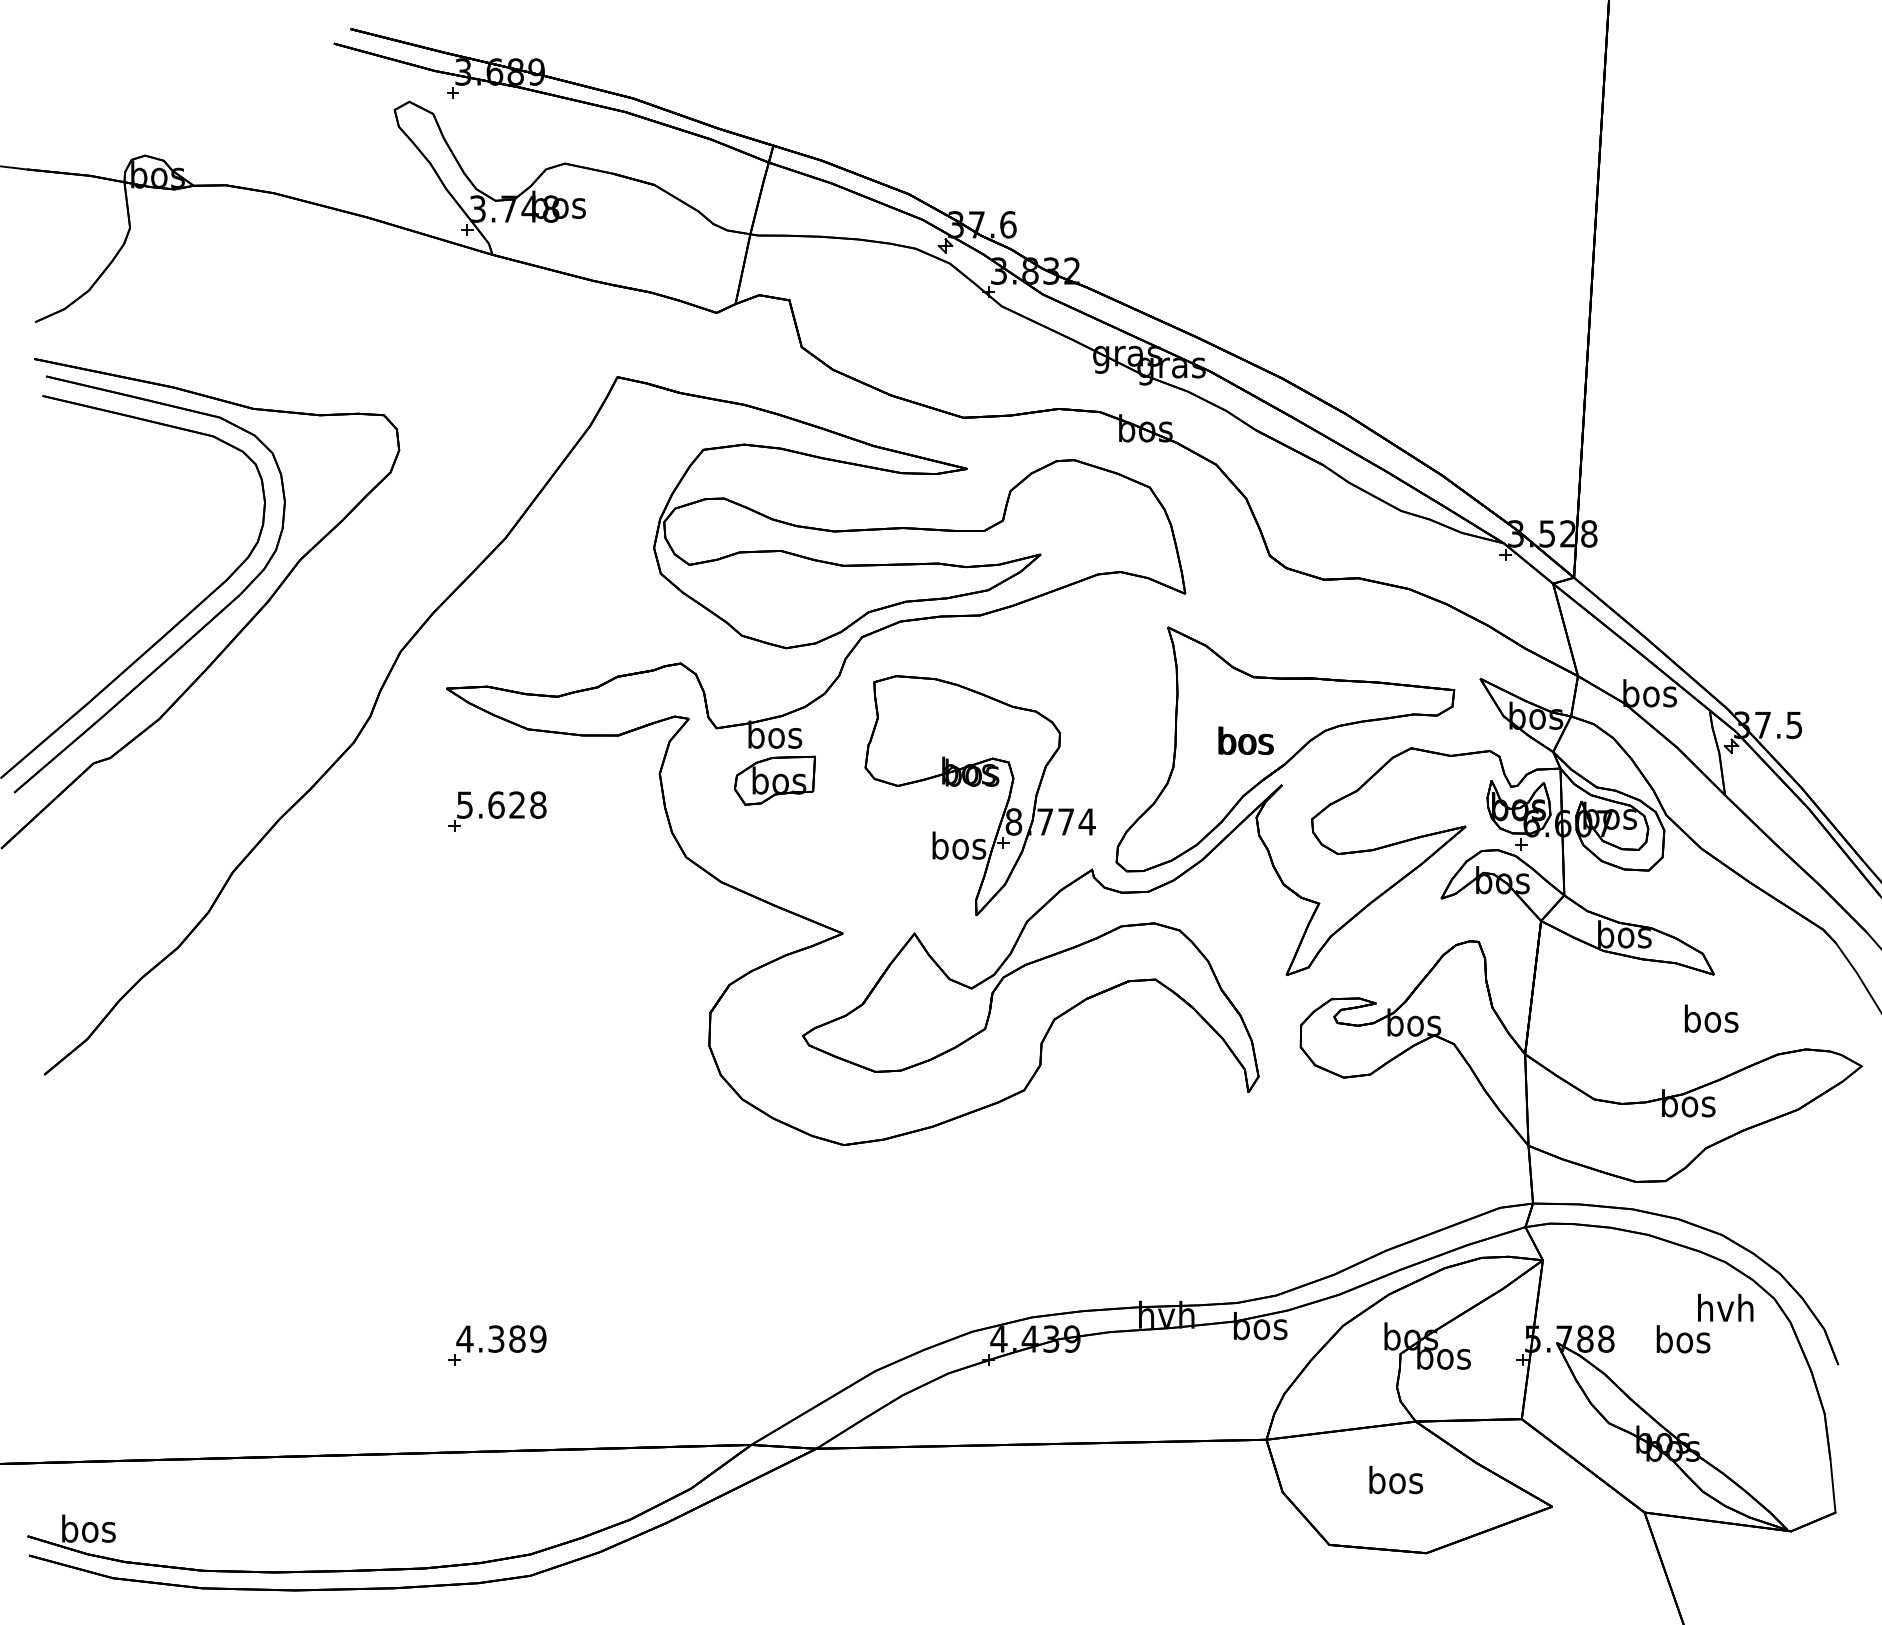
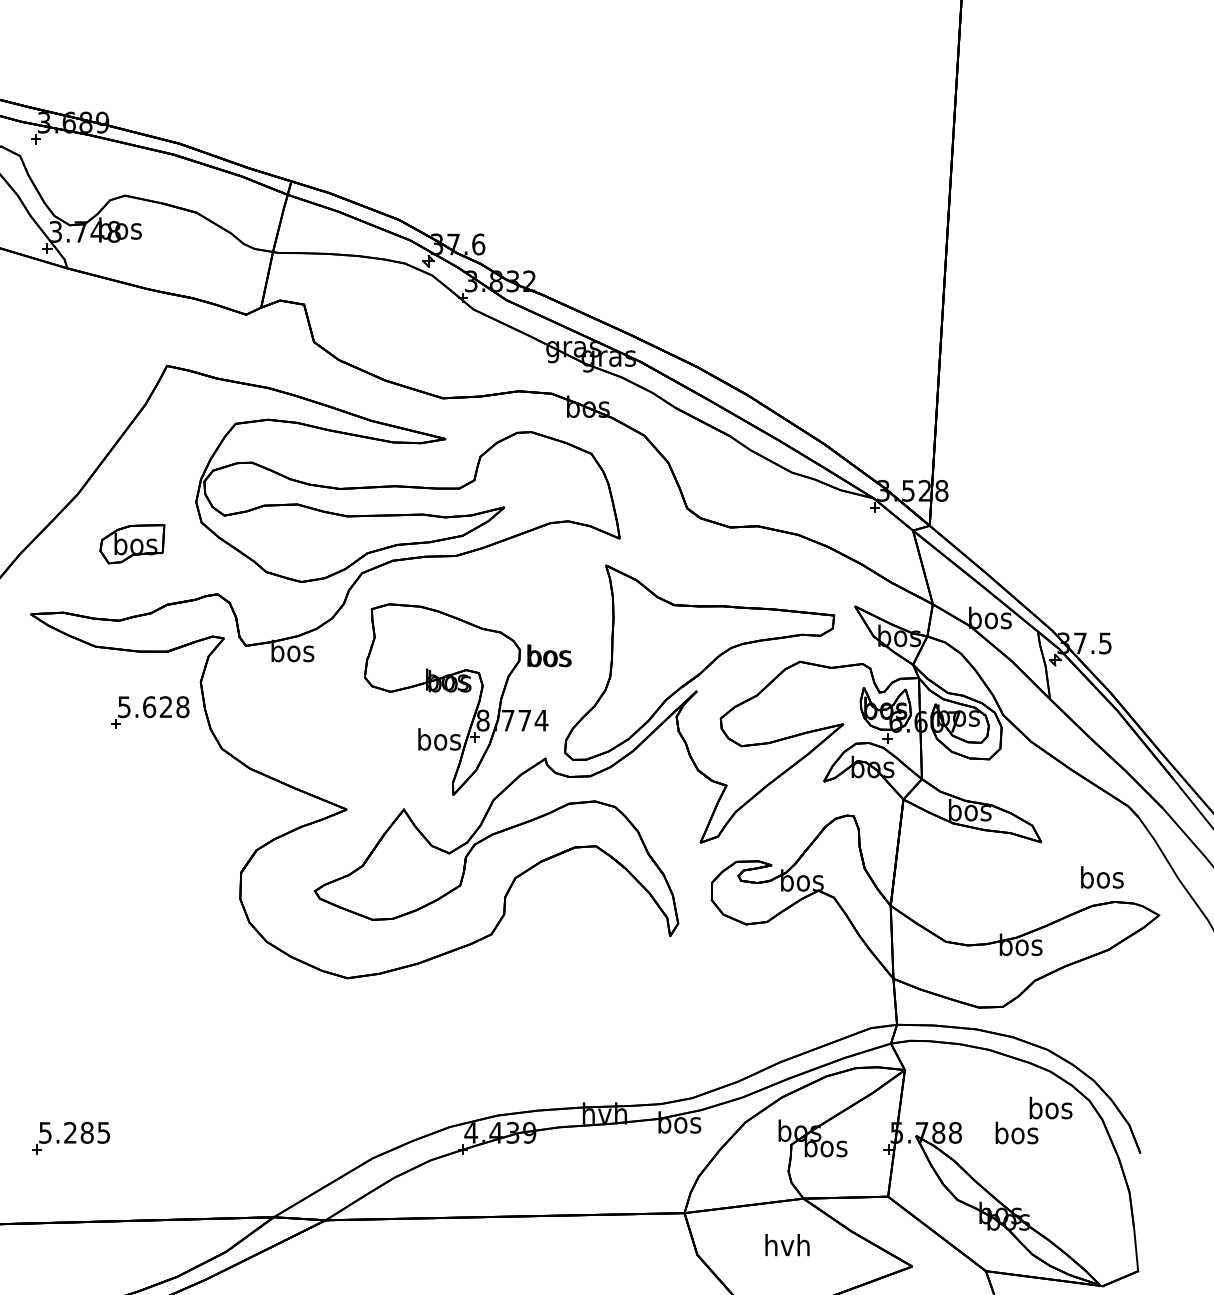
text: (1245, 740) -> (548, 655), moved
part: (774, 780) -> (131, 543), moved
part: (497, 811) -> (150, 712), moved
text: (1711, 1018) -> (1102, 877), moved
text: (1725, 1307) -> (1050, 1107), hvh -> bos
text: (501, 1338) -> (74, 1132), 4.389 -> 5.285
text: (1395, 1479) -> (787, 1244), bos -> hvh

